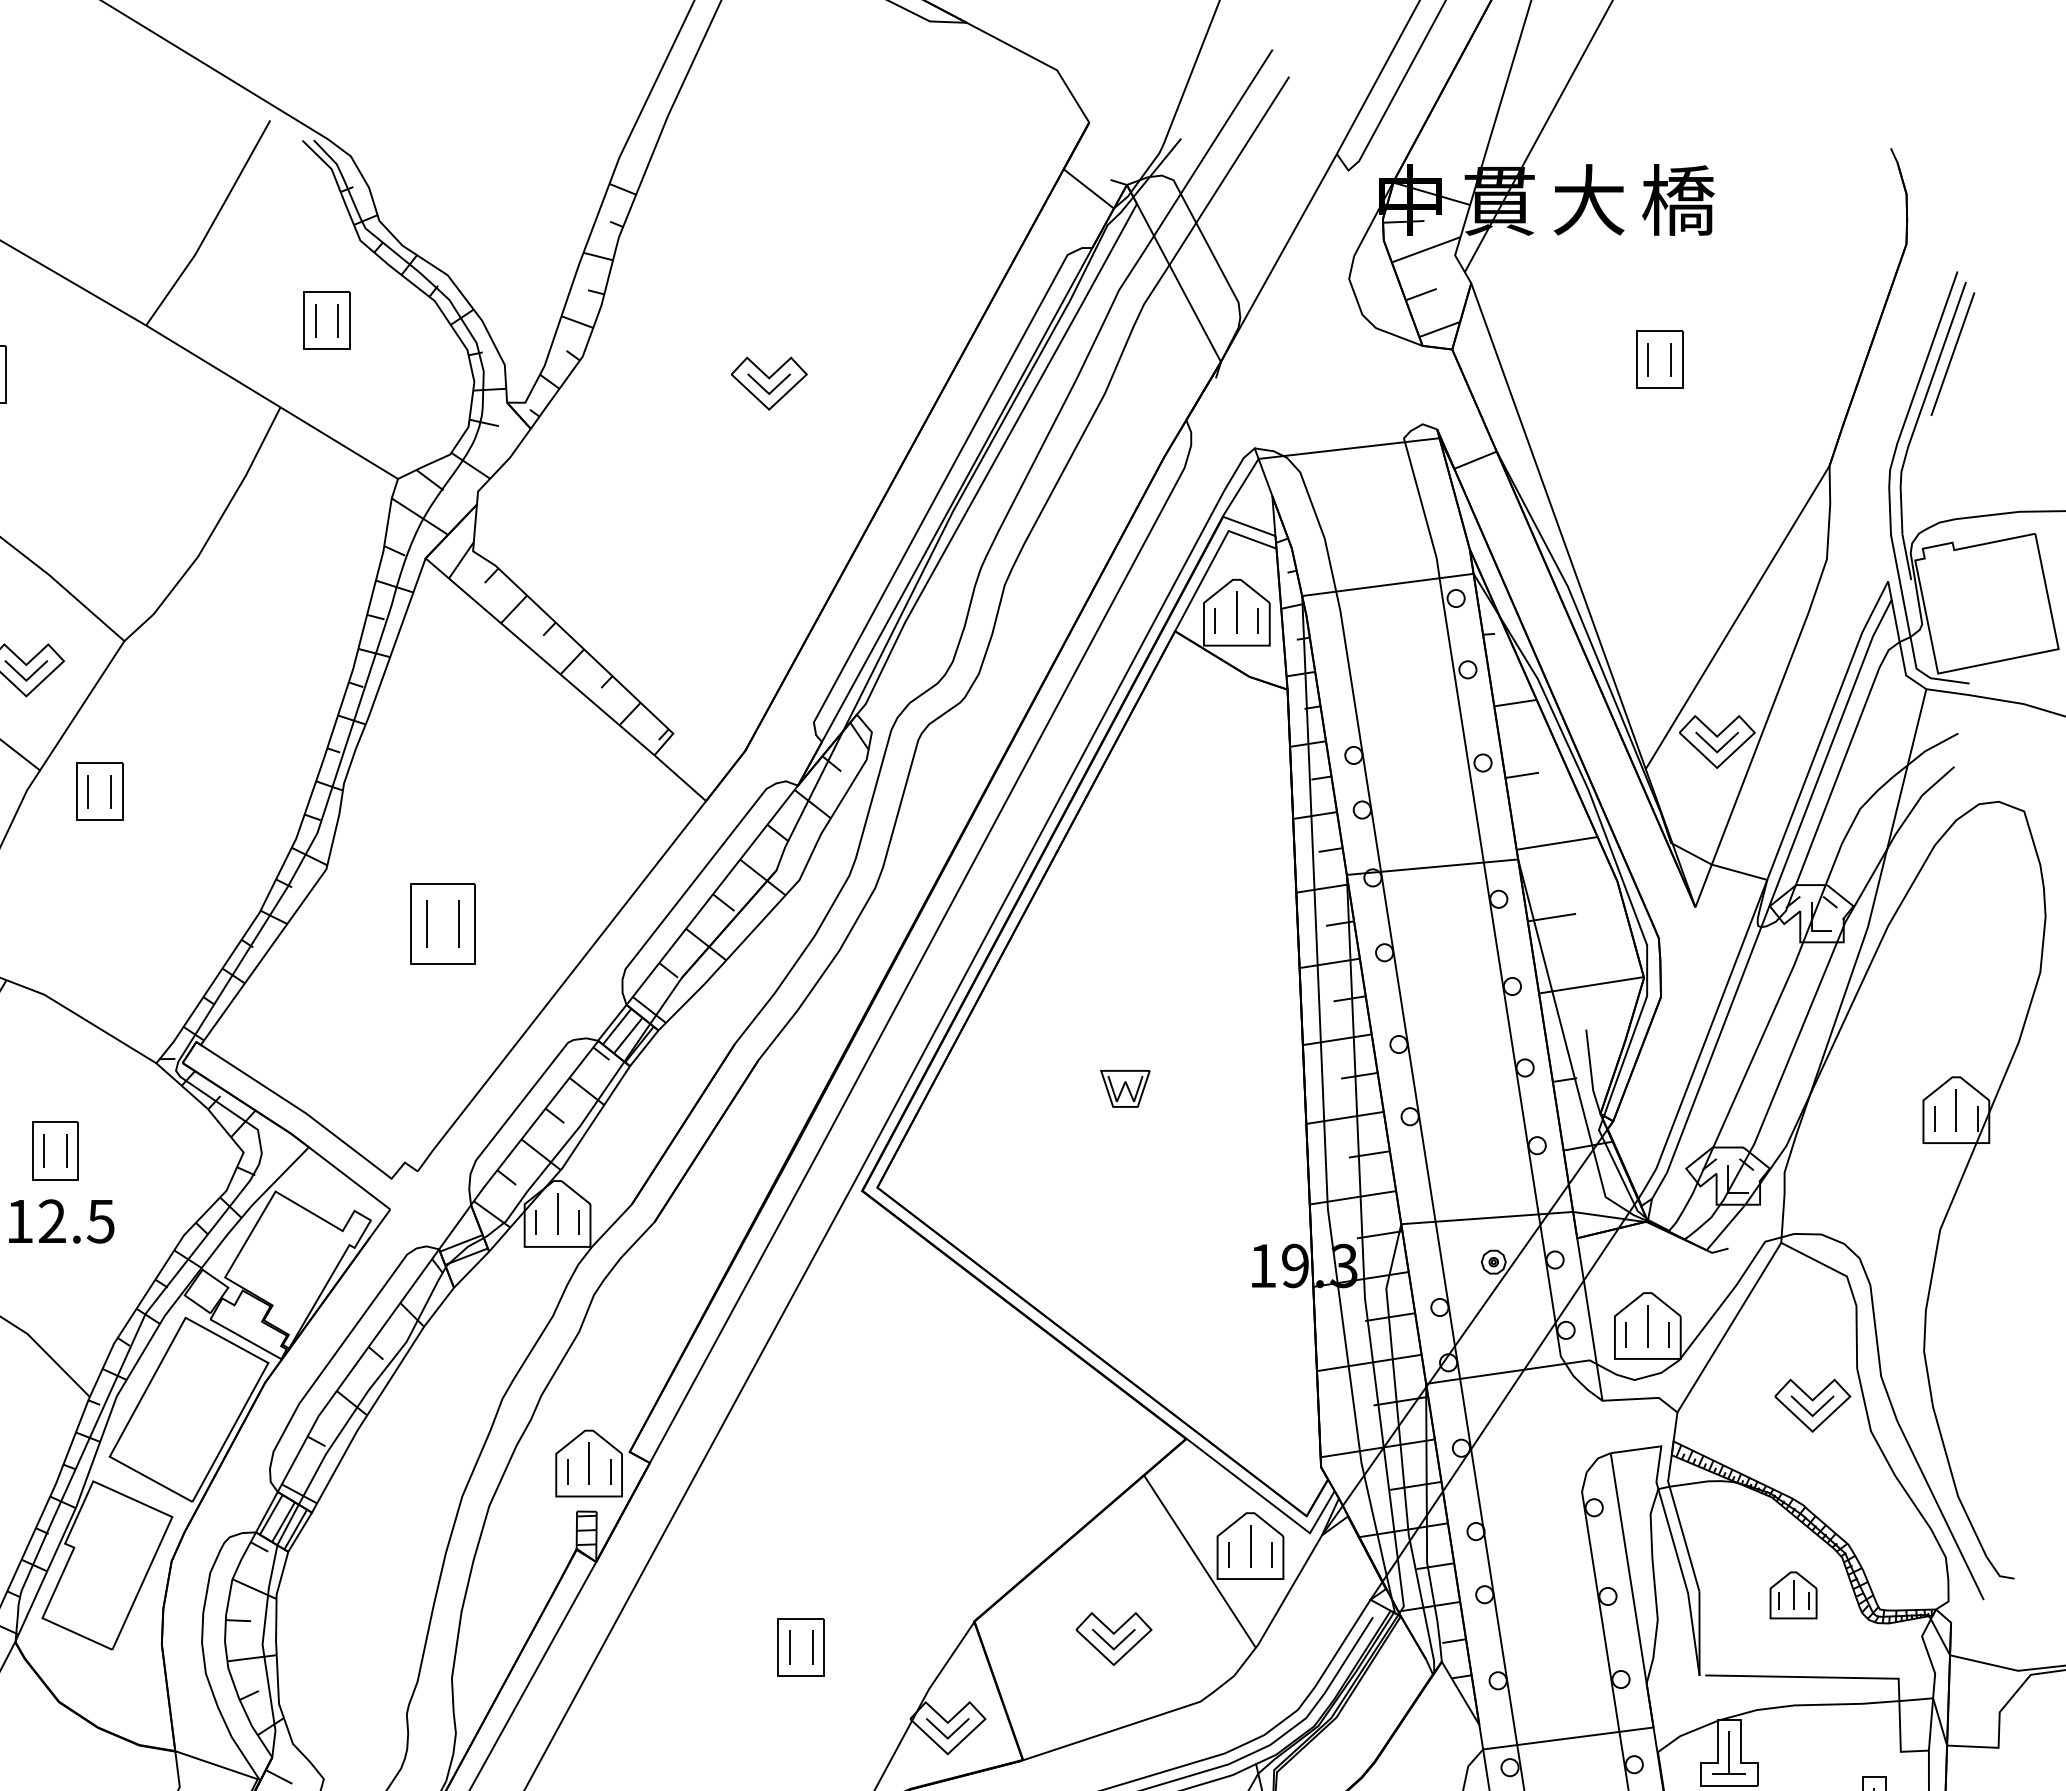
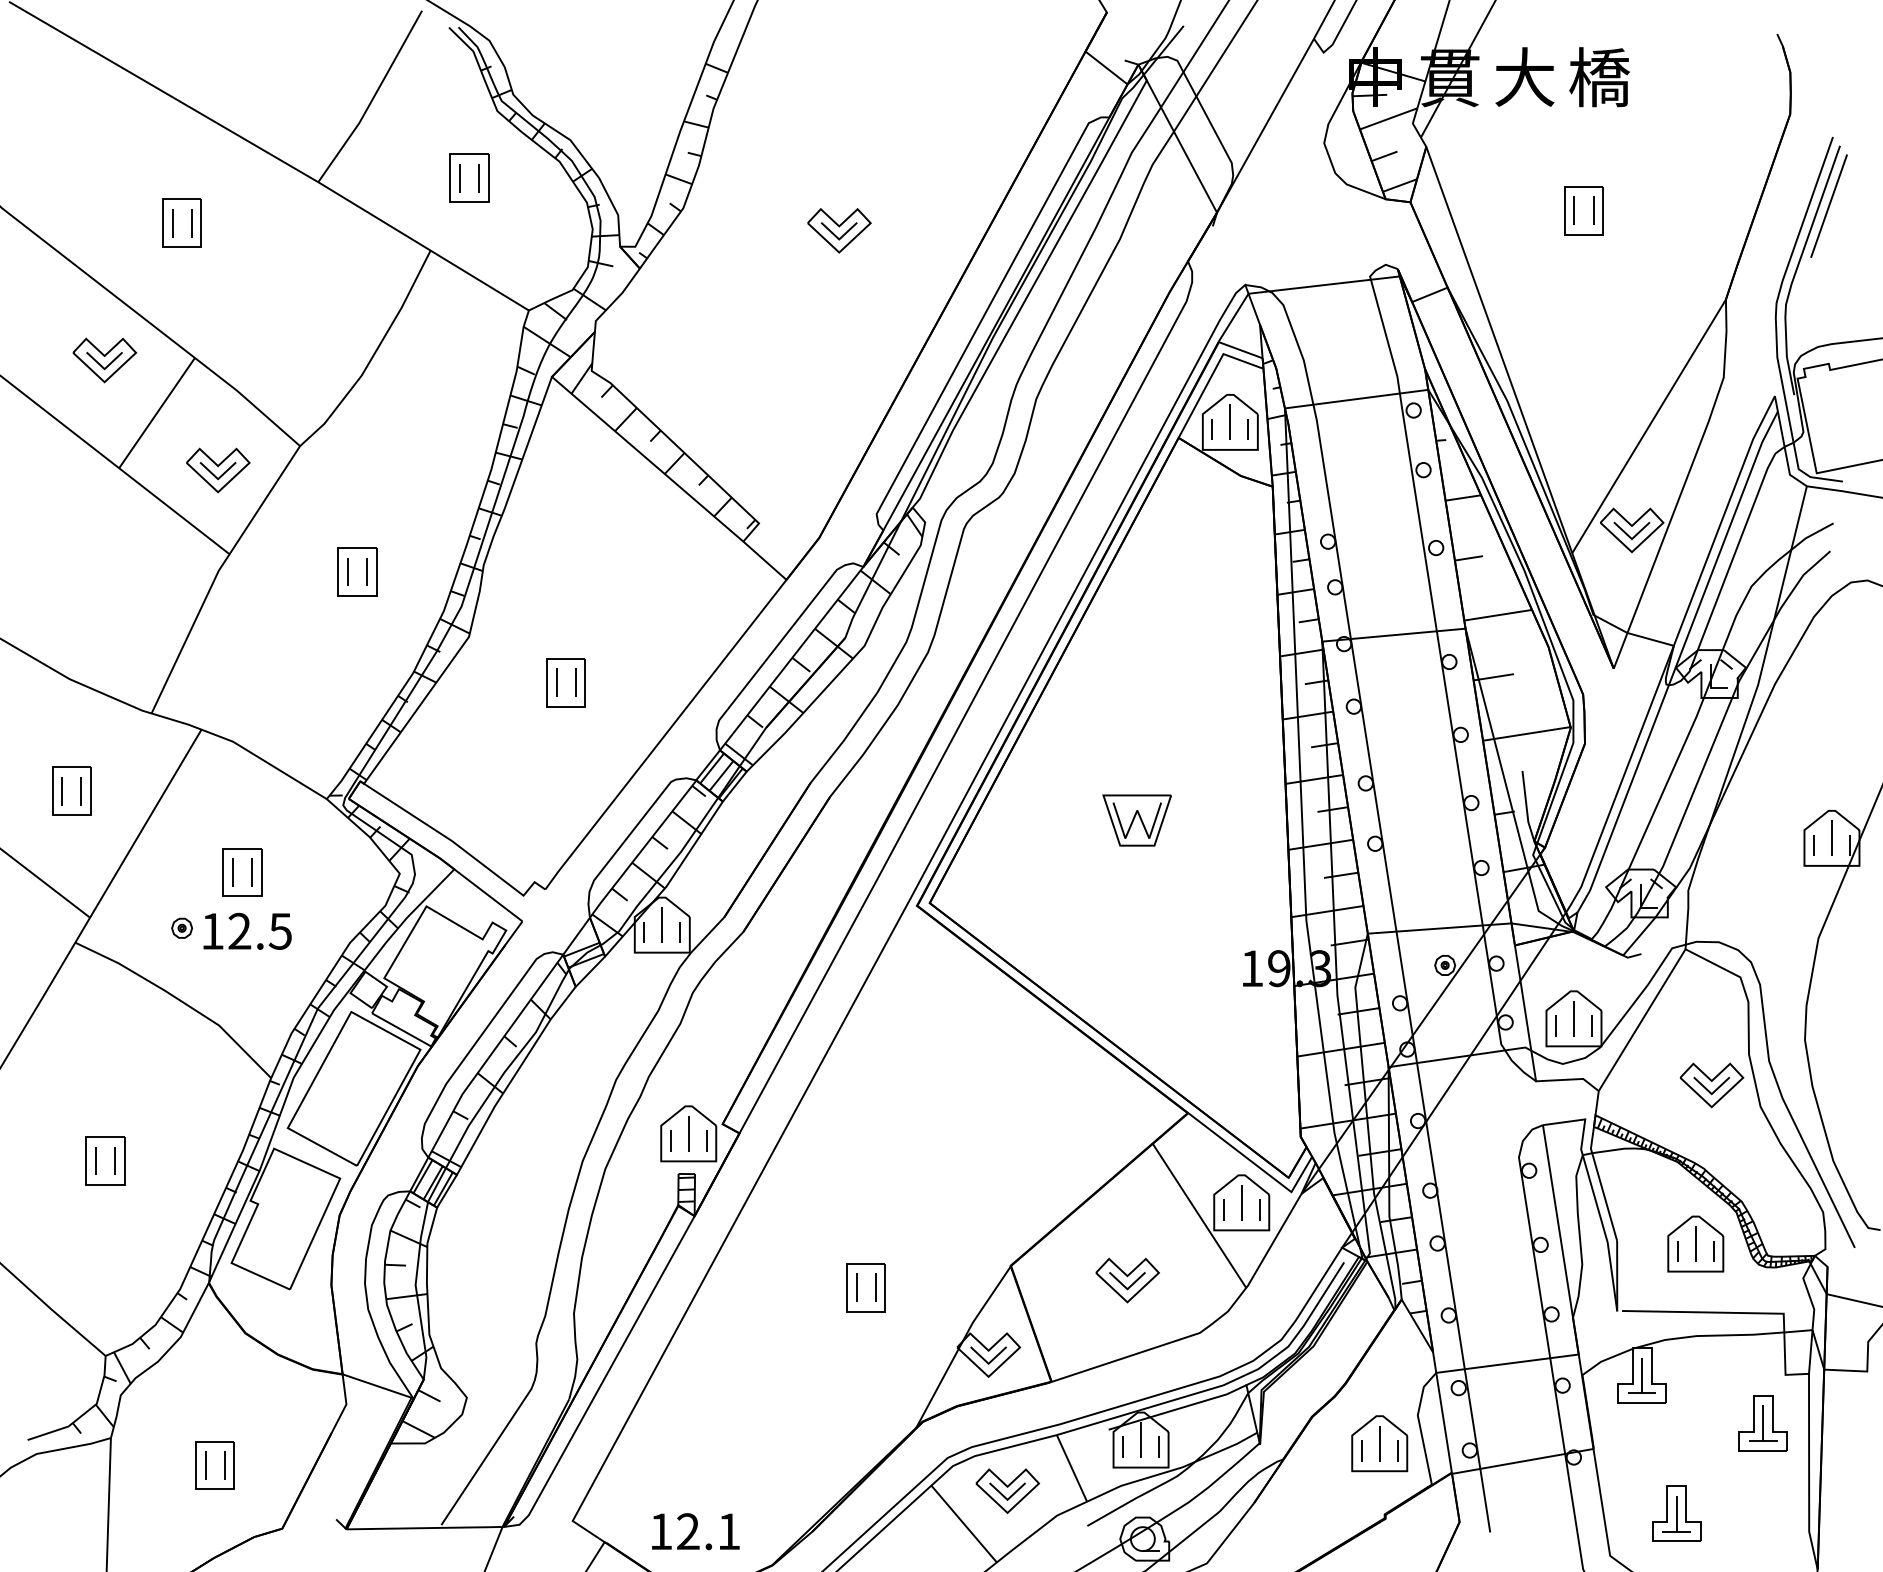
part: (99, 791) -> (357, 571), moved
part: (441, 923) -> (565, 682), size x0.71
part: (1124, 1088) -> (1136, 820), size x1.67
part: (1793, 1594) -> (1695, 1243), size x1.43

